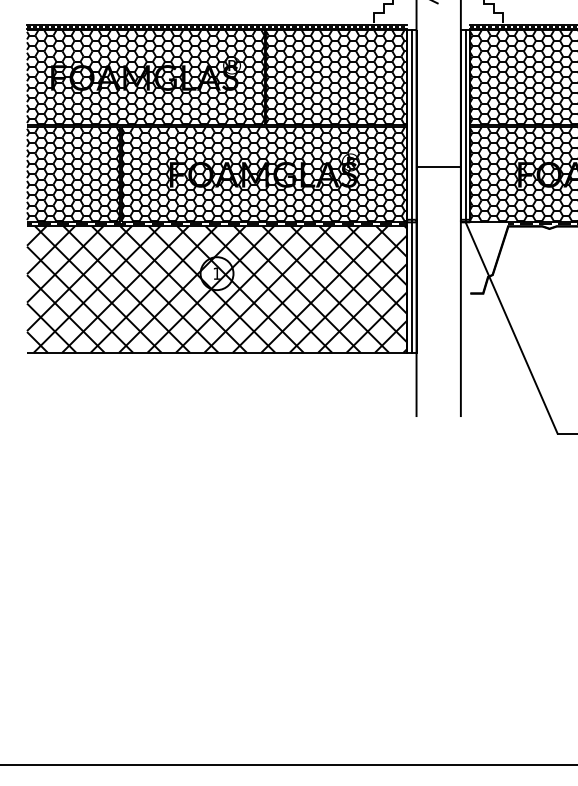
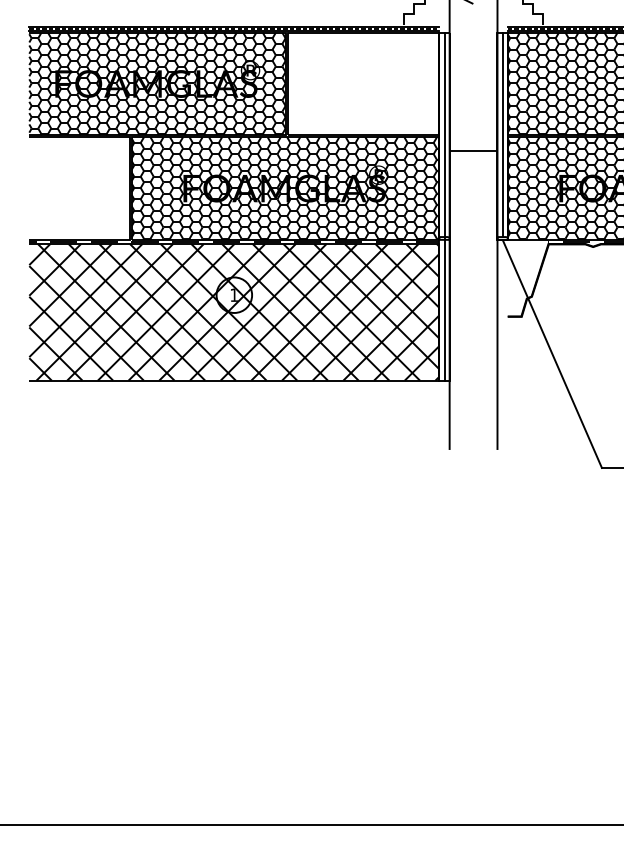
hatch: (336, 77) -> (363, 83), removed
line: (438, 166) -> (473, 150), moved
hatch: (73, 174) -> (79, 188), removed

